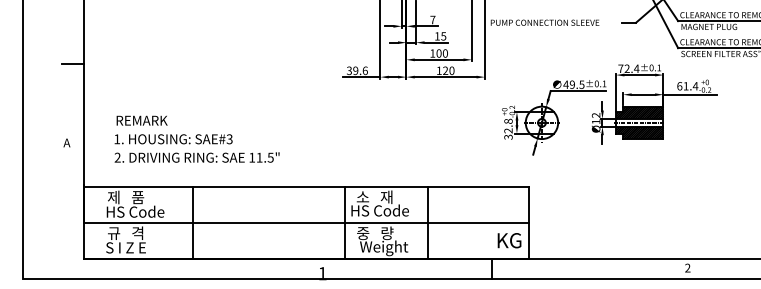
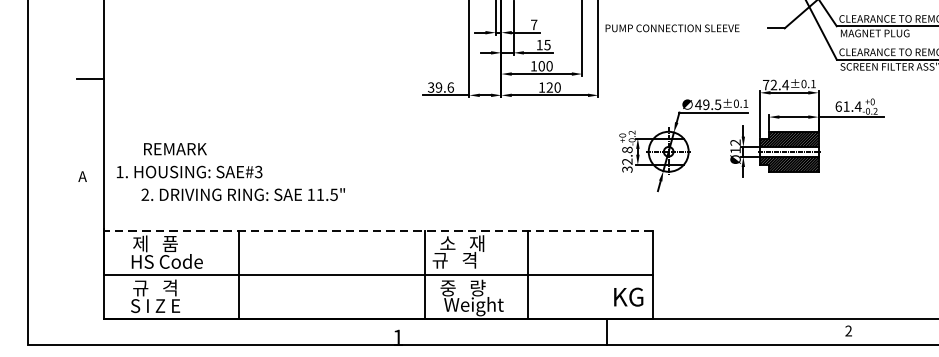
text: (173, 139) -> (189, 172), moved
line: (306, 186) -> (378, 230), solid -> dashed
text: (379, 210) -> (468, 259), HS Code -> 규   격

